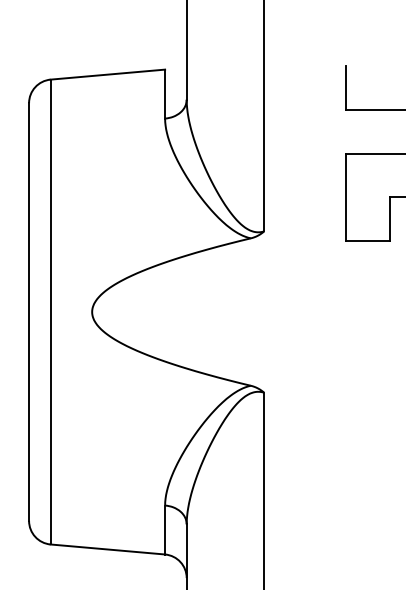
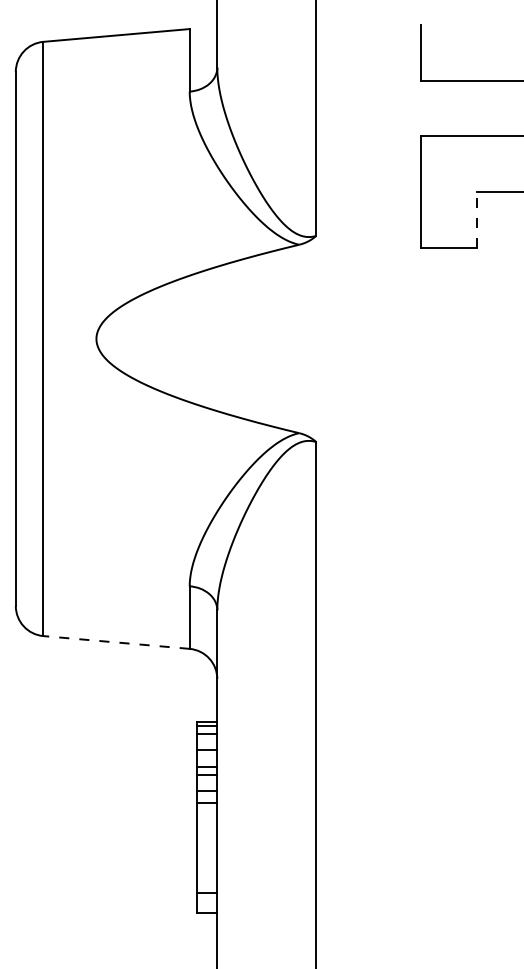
line: (390, 219) -> (477, 220), solid -> dashed
line: (107, 549) -> (116, 642), solid -> dashed

